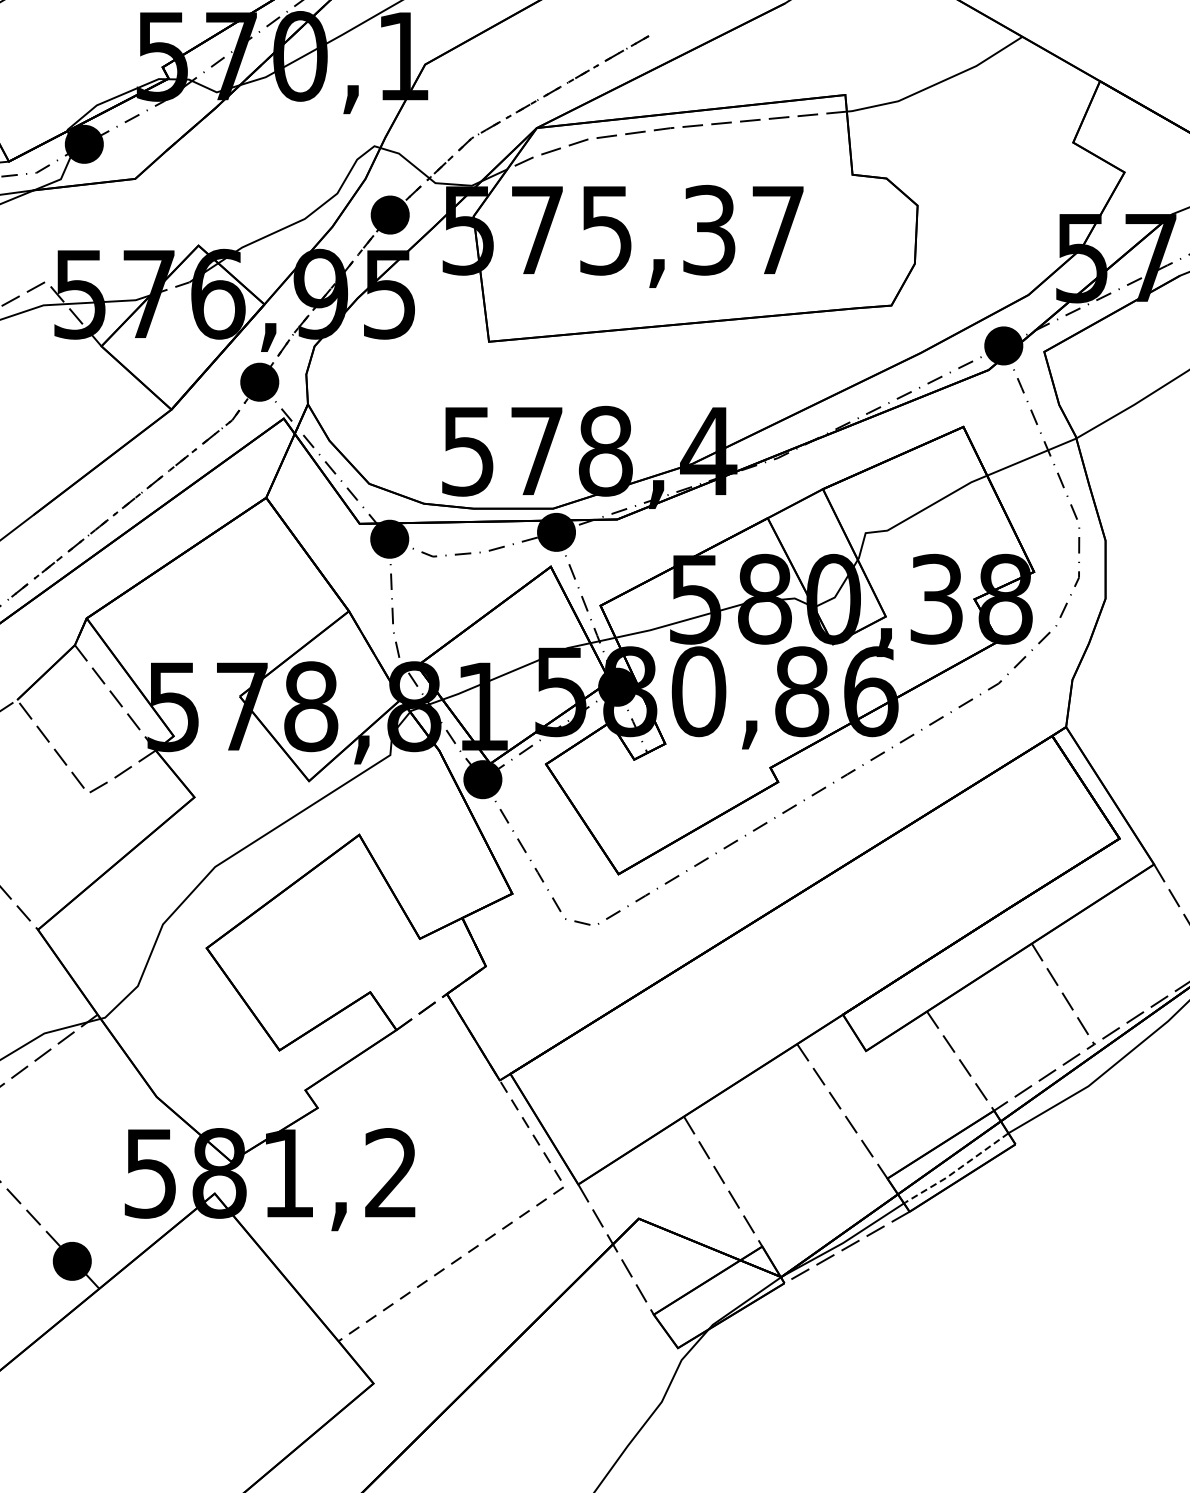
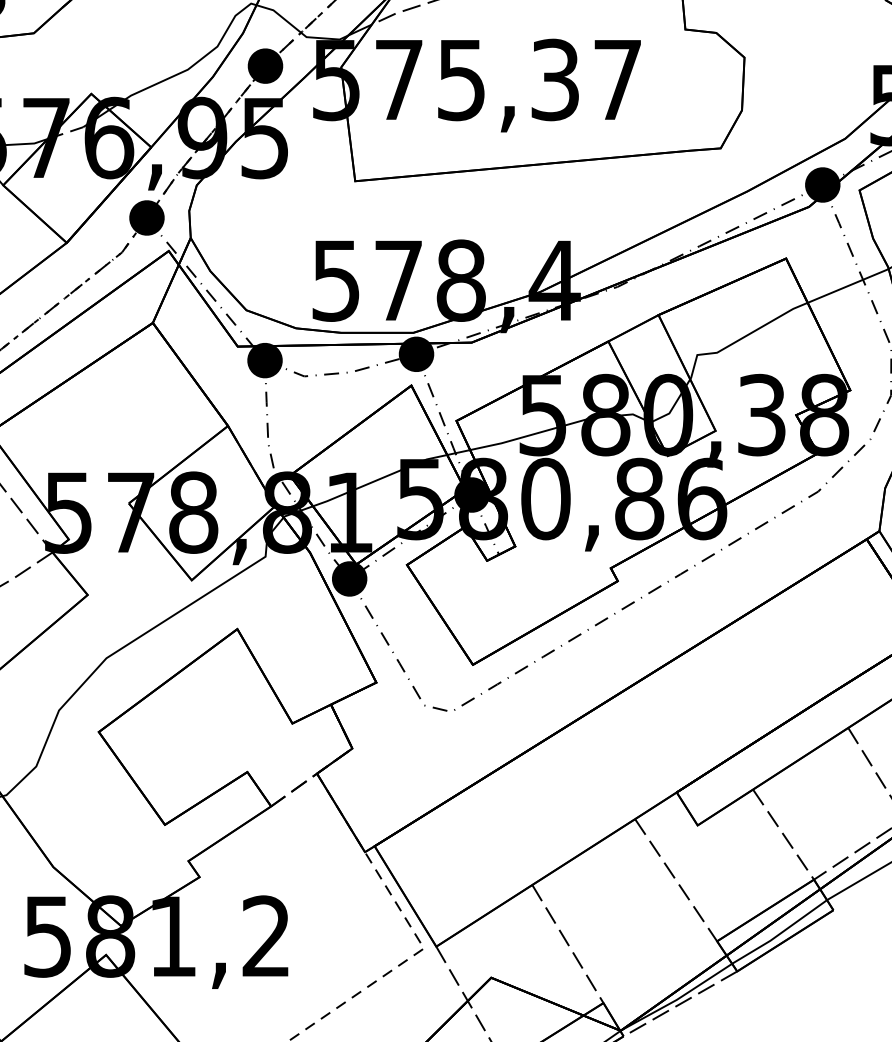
line: (955, 1171) -> (778, 934), dashed -> solid

